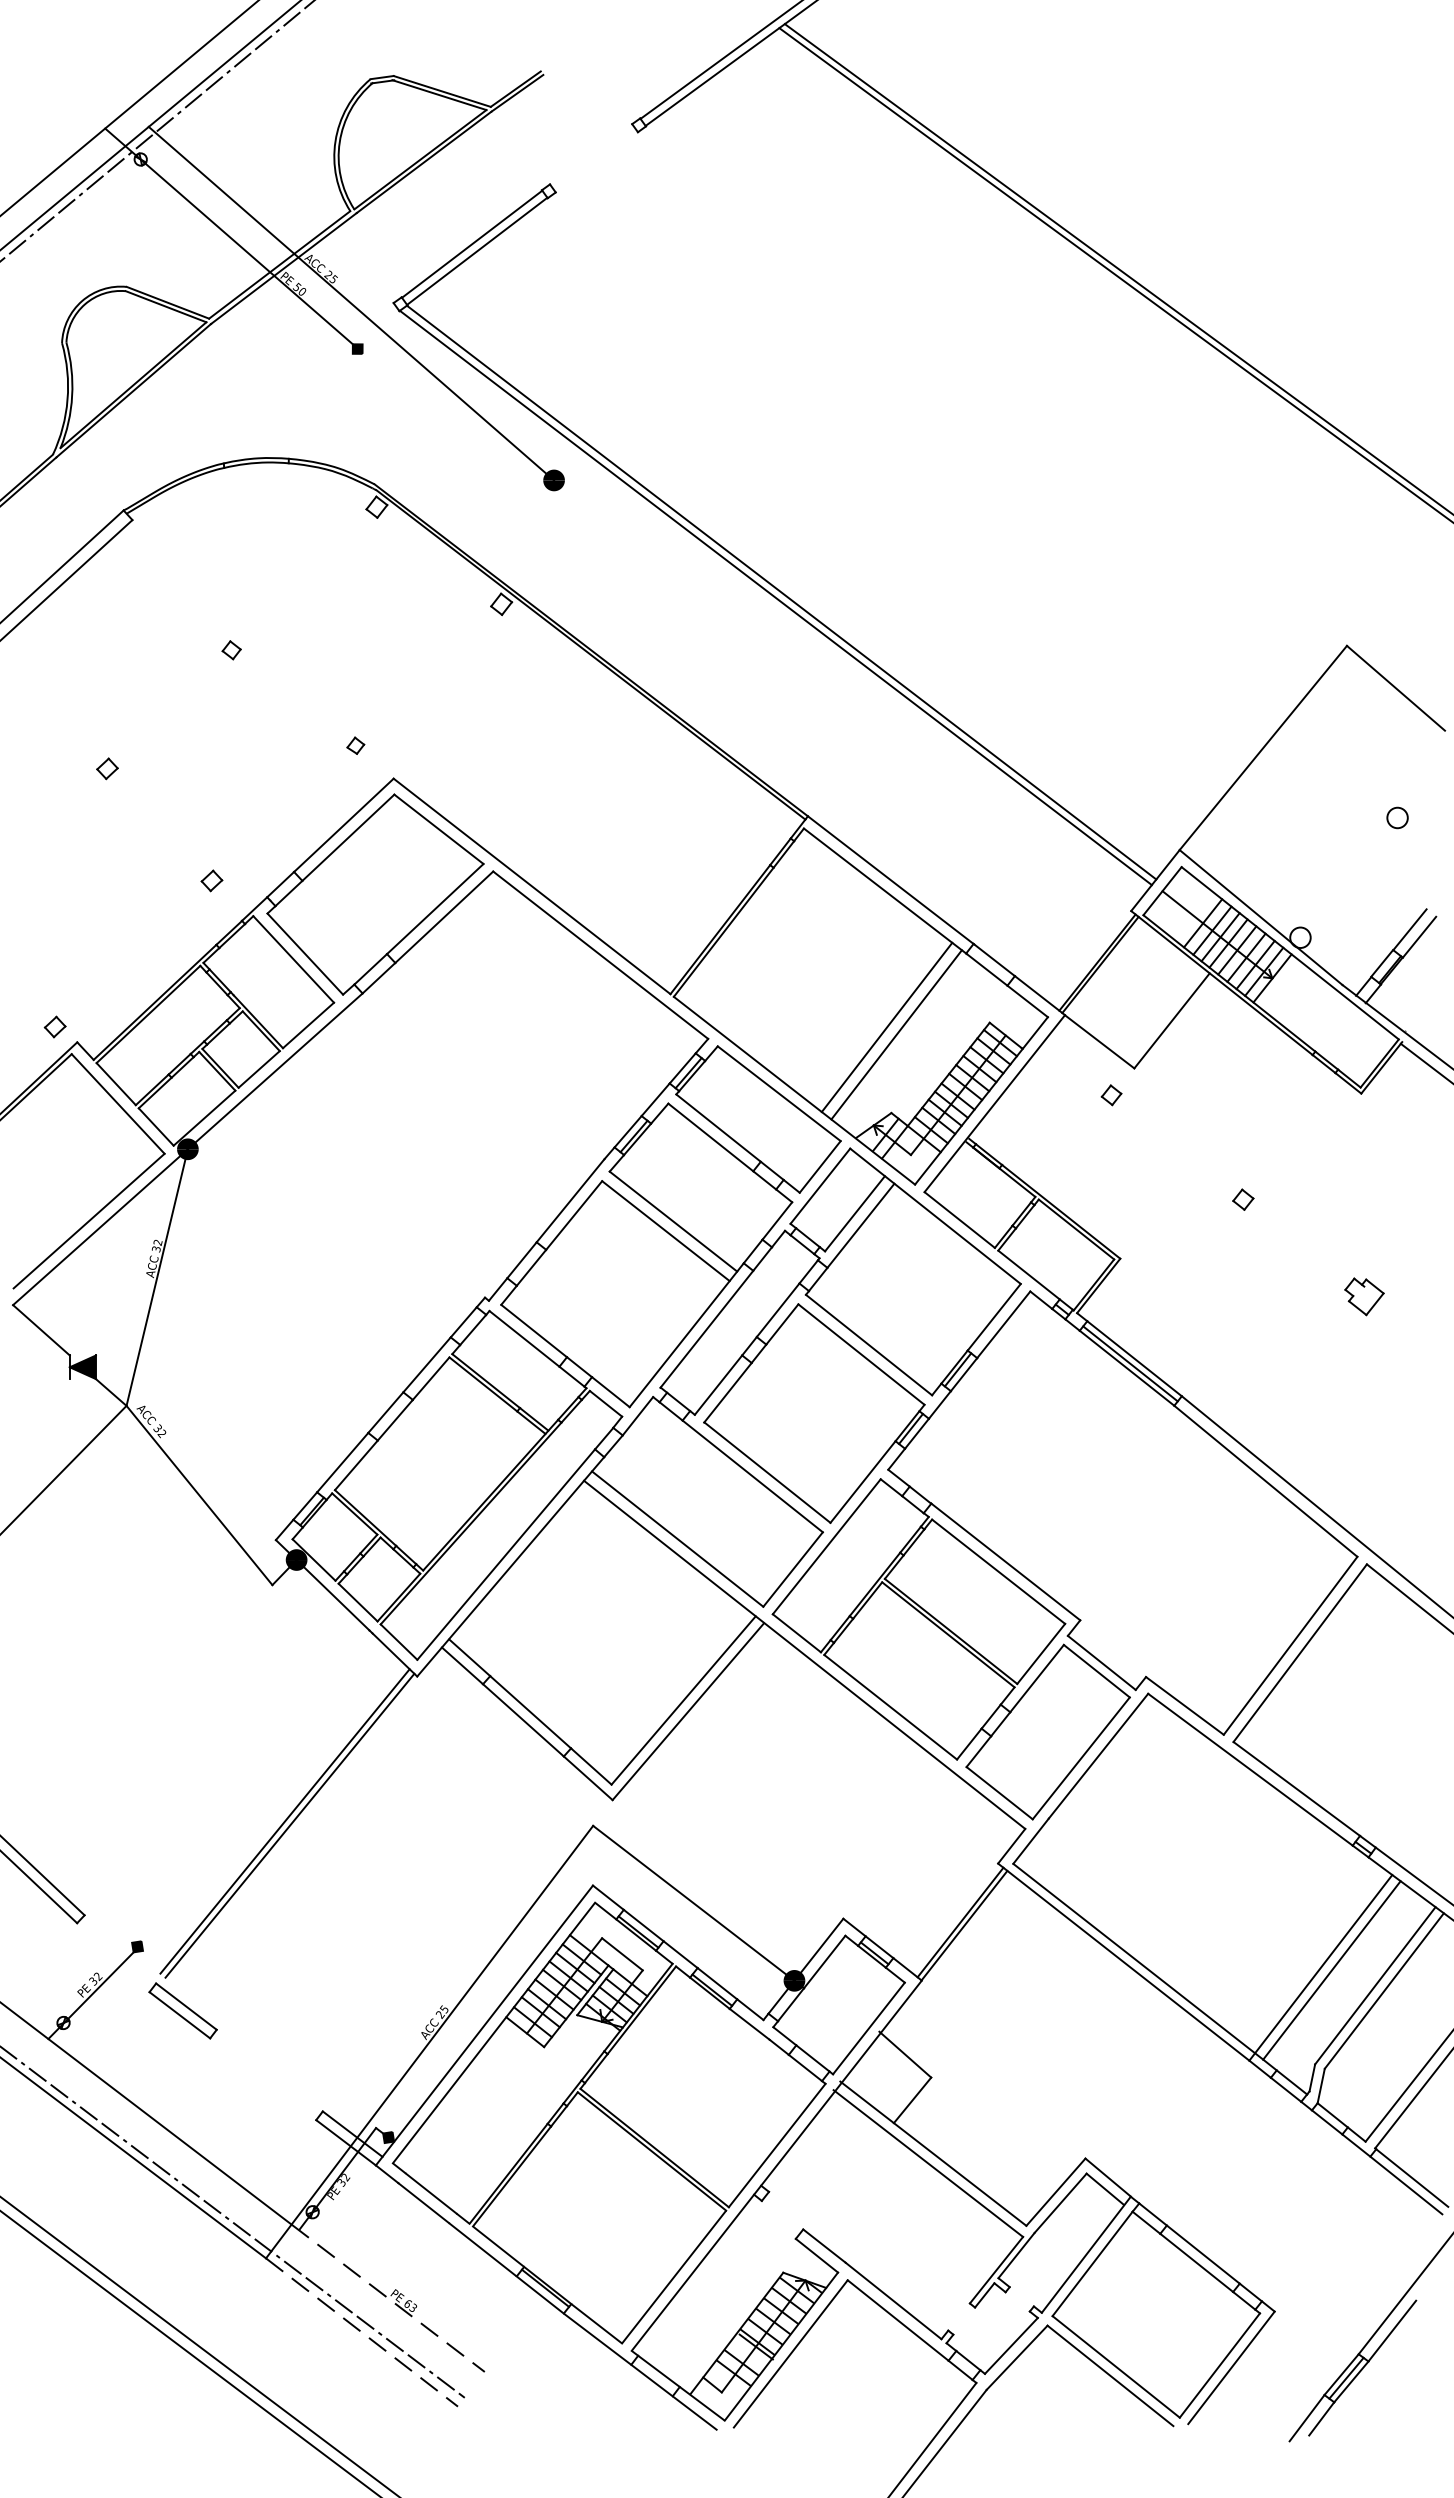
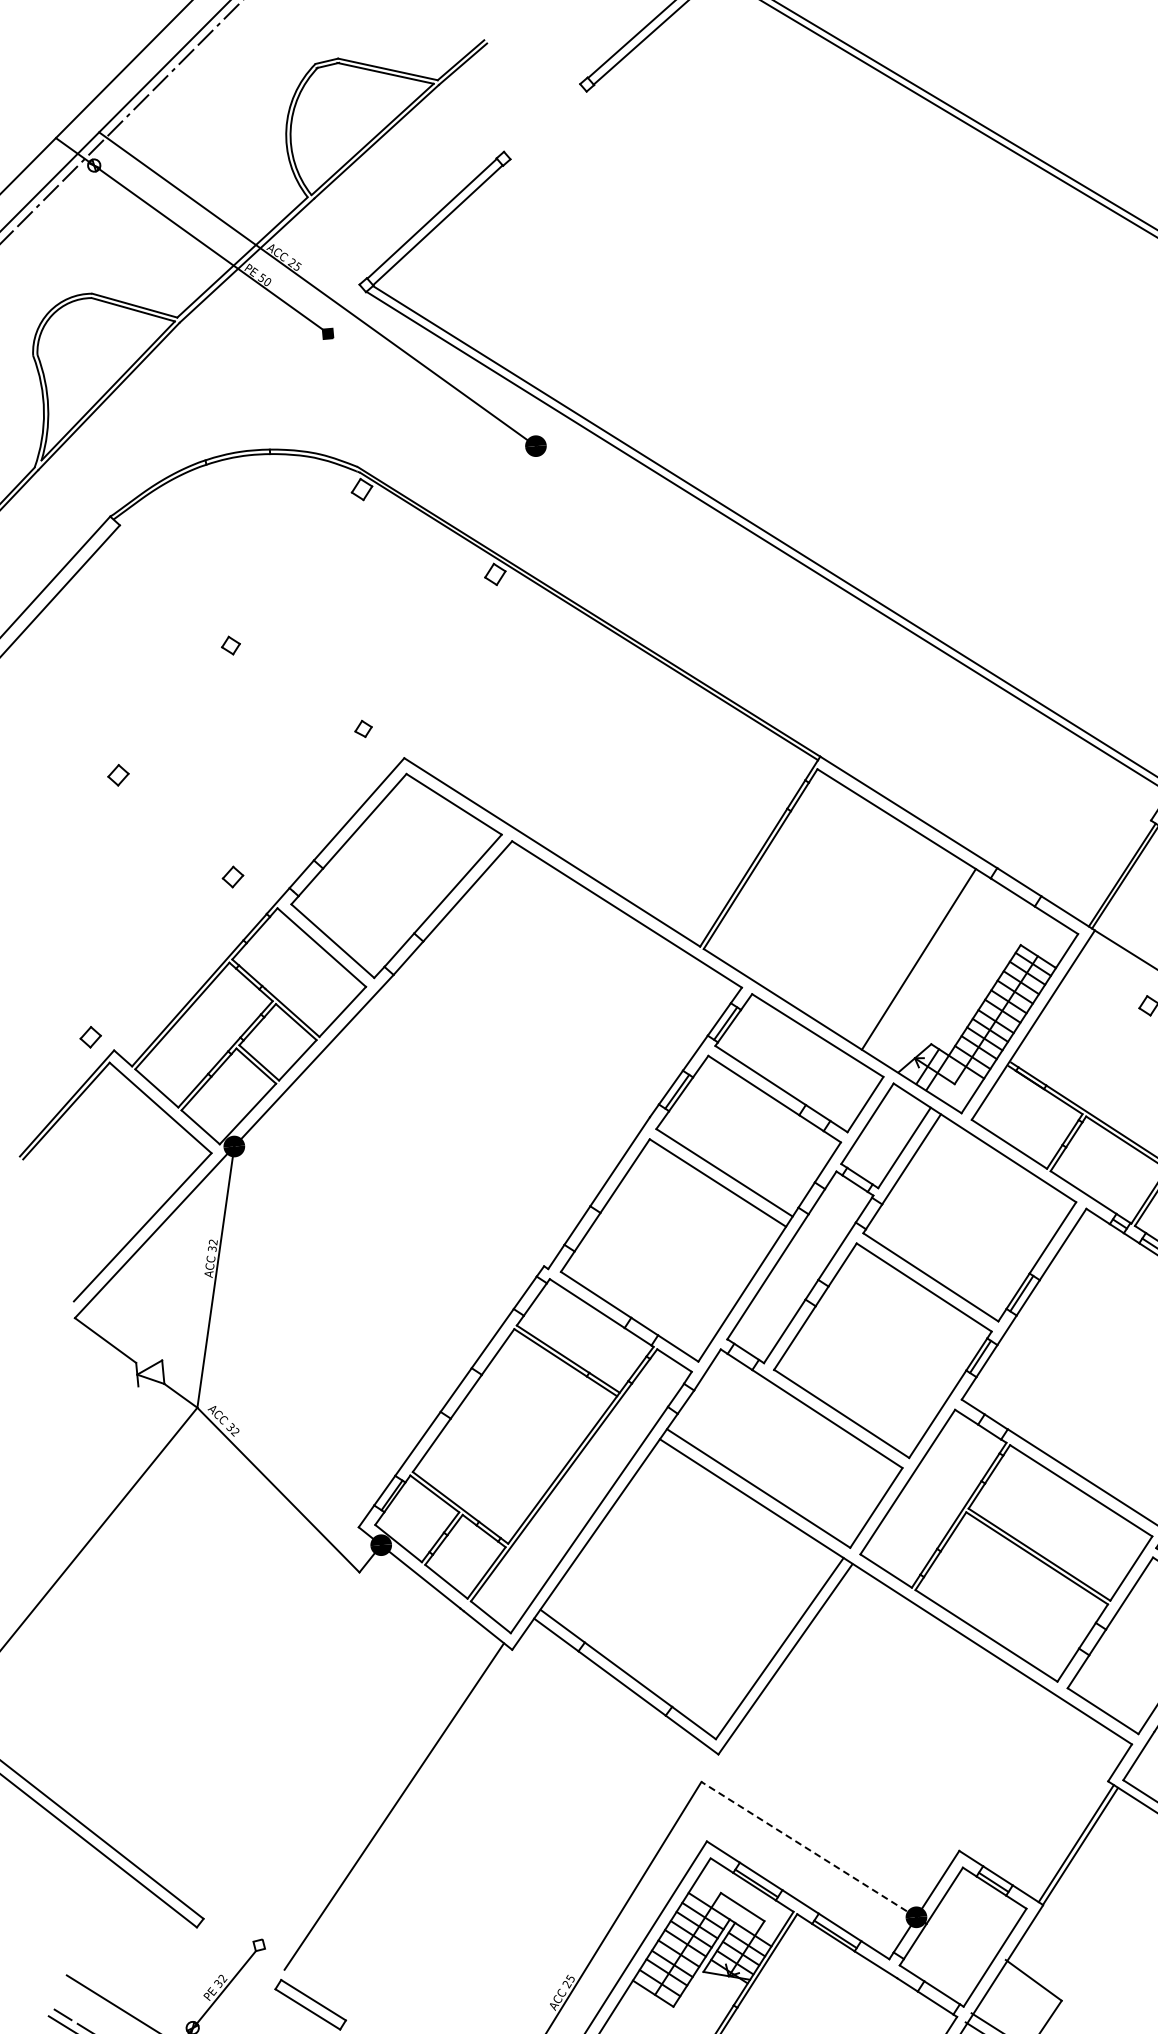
line: (896, 1034) -> (928, 965), removed
fill: (82, 1367) -> (149, 1373), removed
line: (289, 1825) -> (399, 1810), removed
line: (693, 1903) -> (808, 1849), solid -> dashed
fill: (137, 1946) -> (259, 1944), removed

